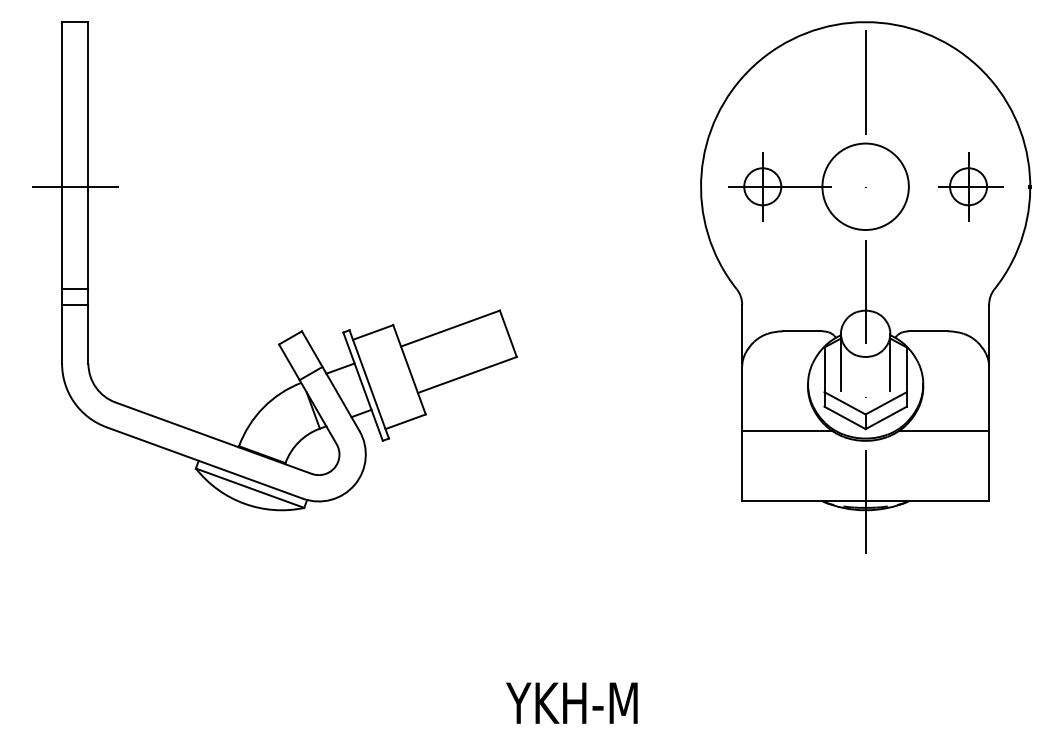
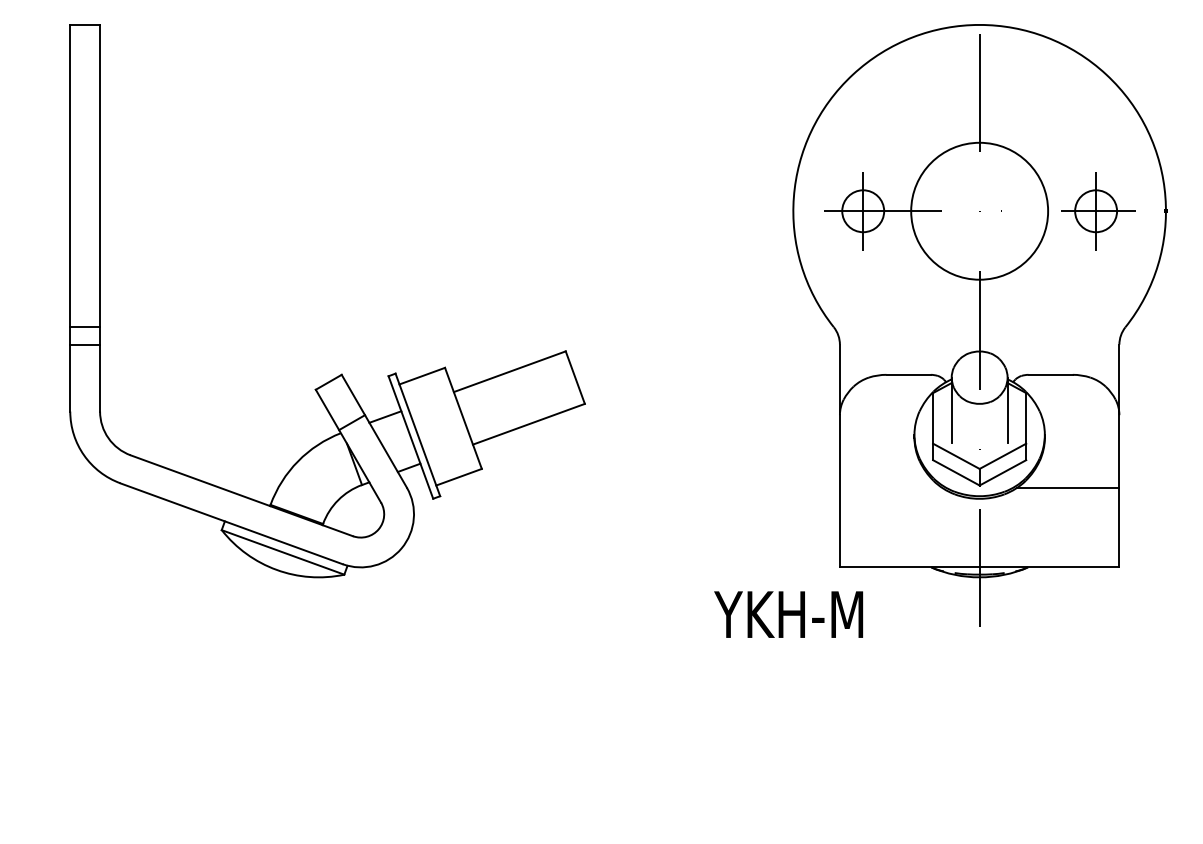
line: (75, 186) -> (85, 210), removed
circle: (865, 186) -> (979, 210), size x1.4
line: (787, 431) -> (891, 488), removed
text: (571, 702) -> (788, 613), moved

